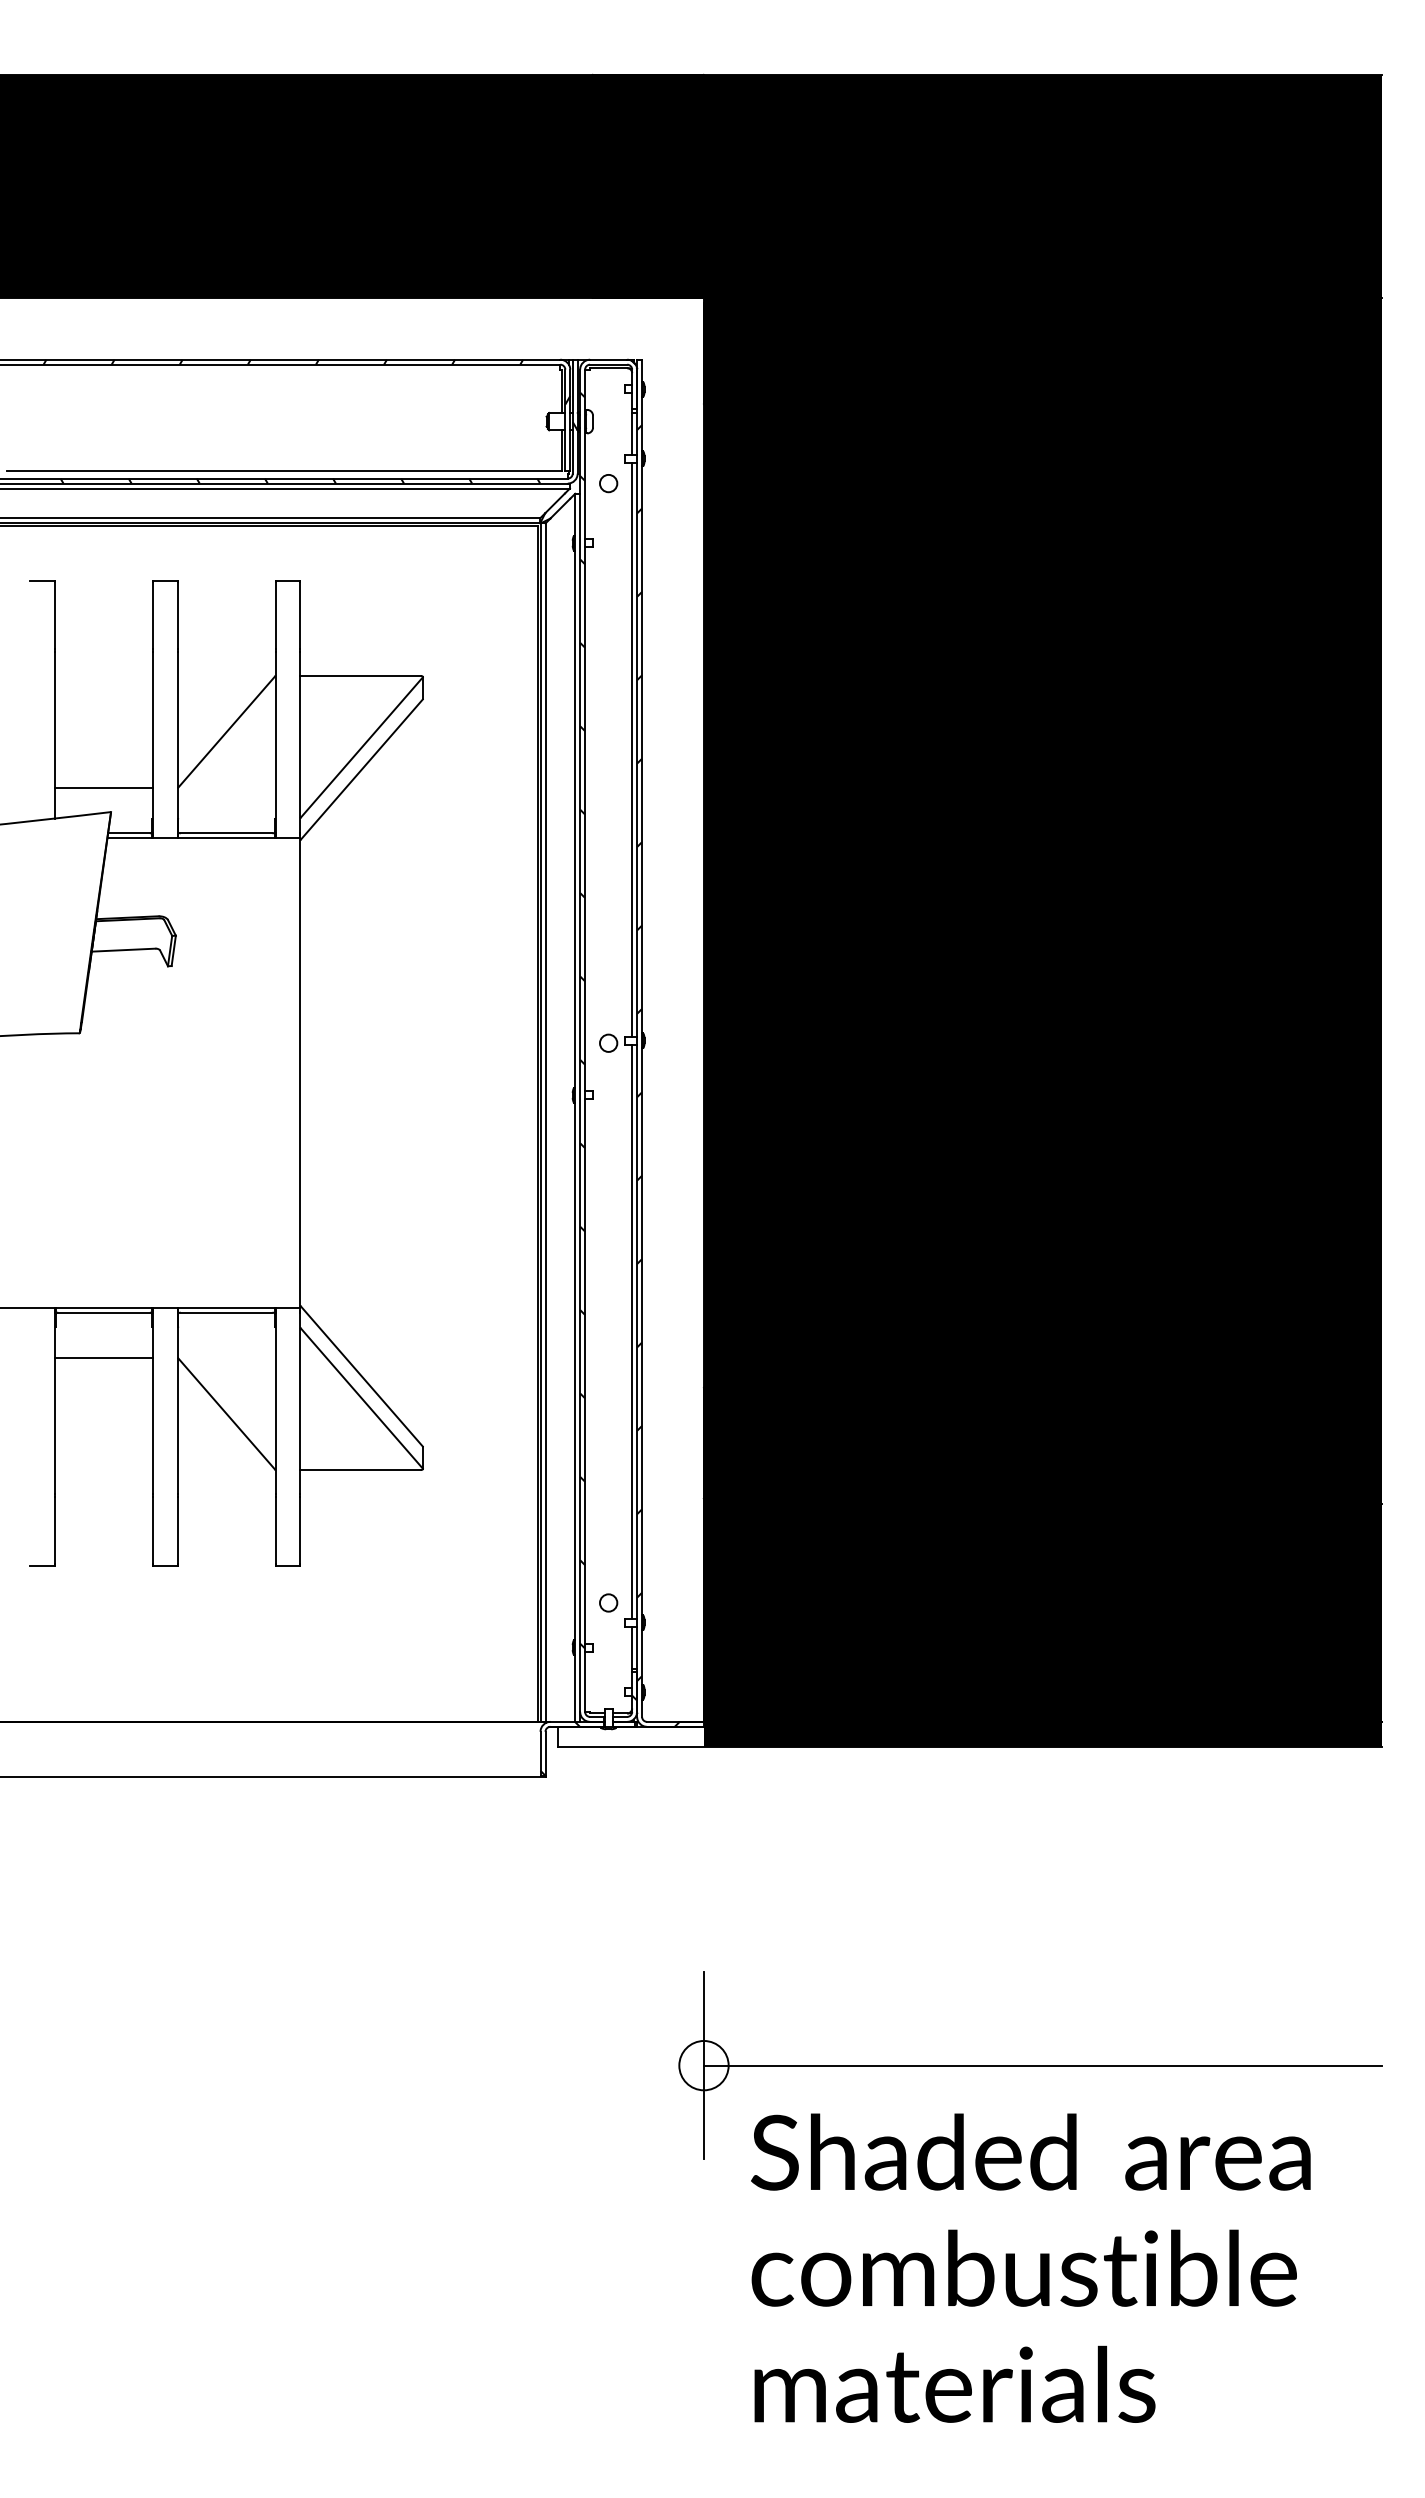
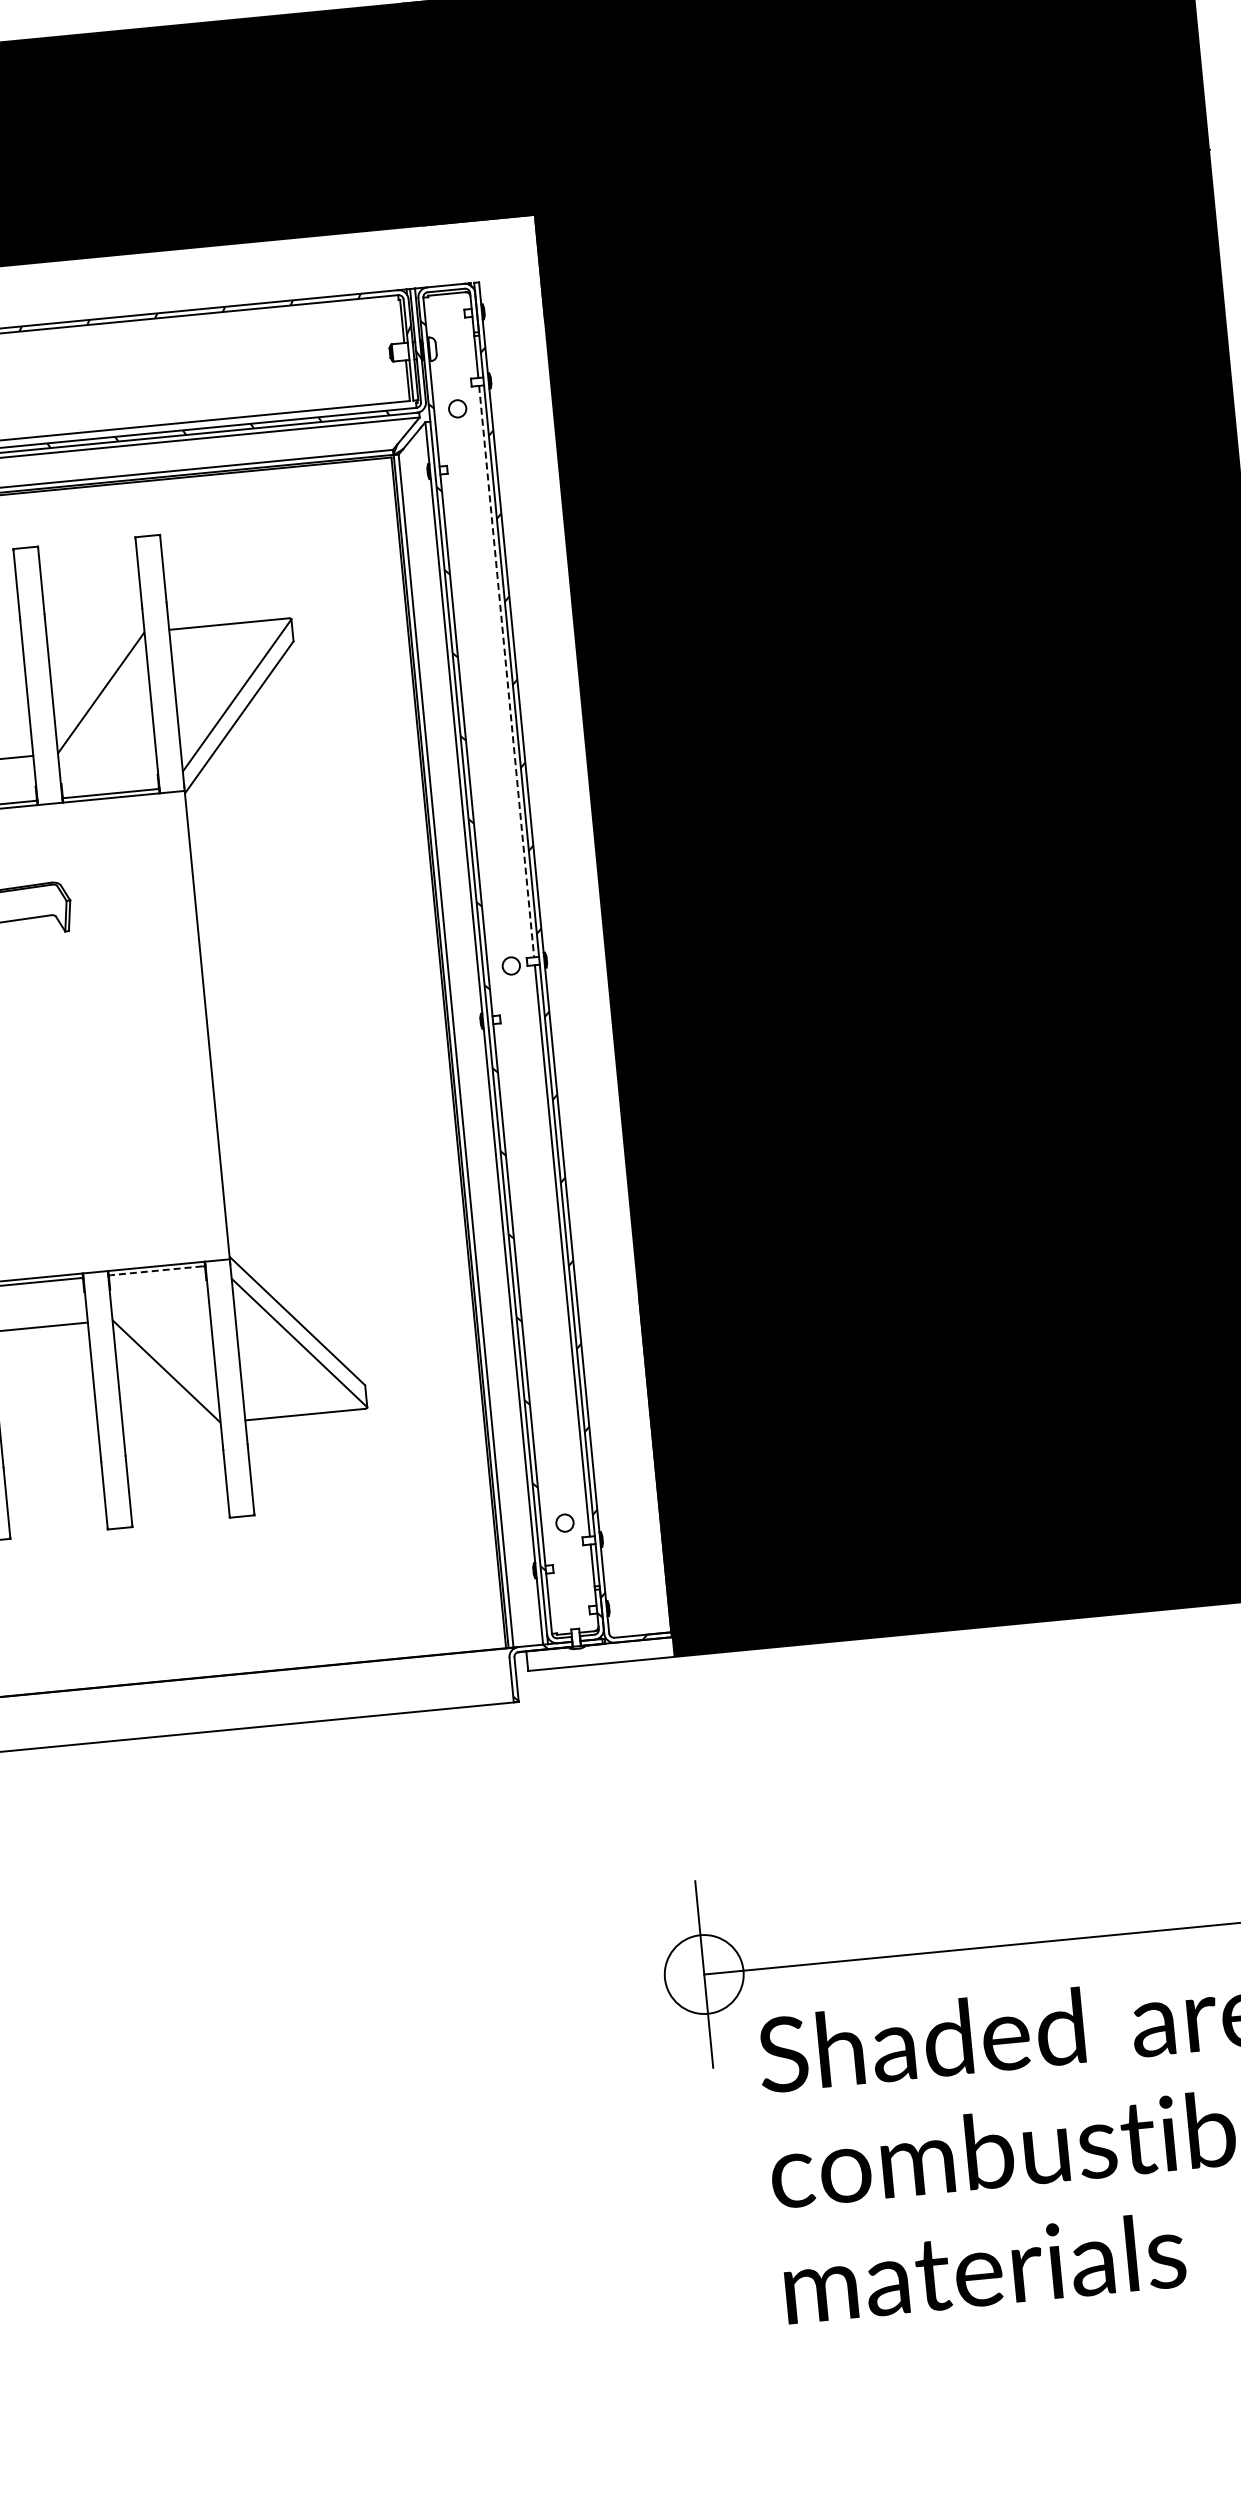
line: (632, 750) -> (507, 672), solid -> dashed
line: (226, 1312) -> (156, 1270), solid -> dashed
circle: (703, 2065) -> (703, 1974), size x1.6

